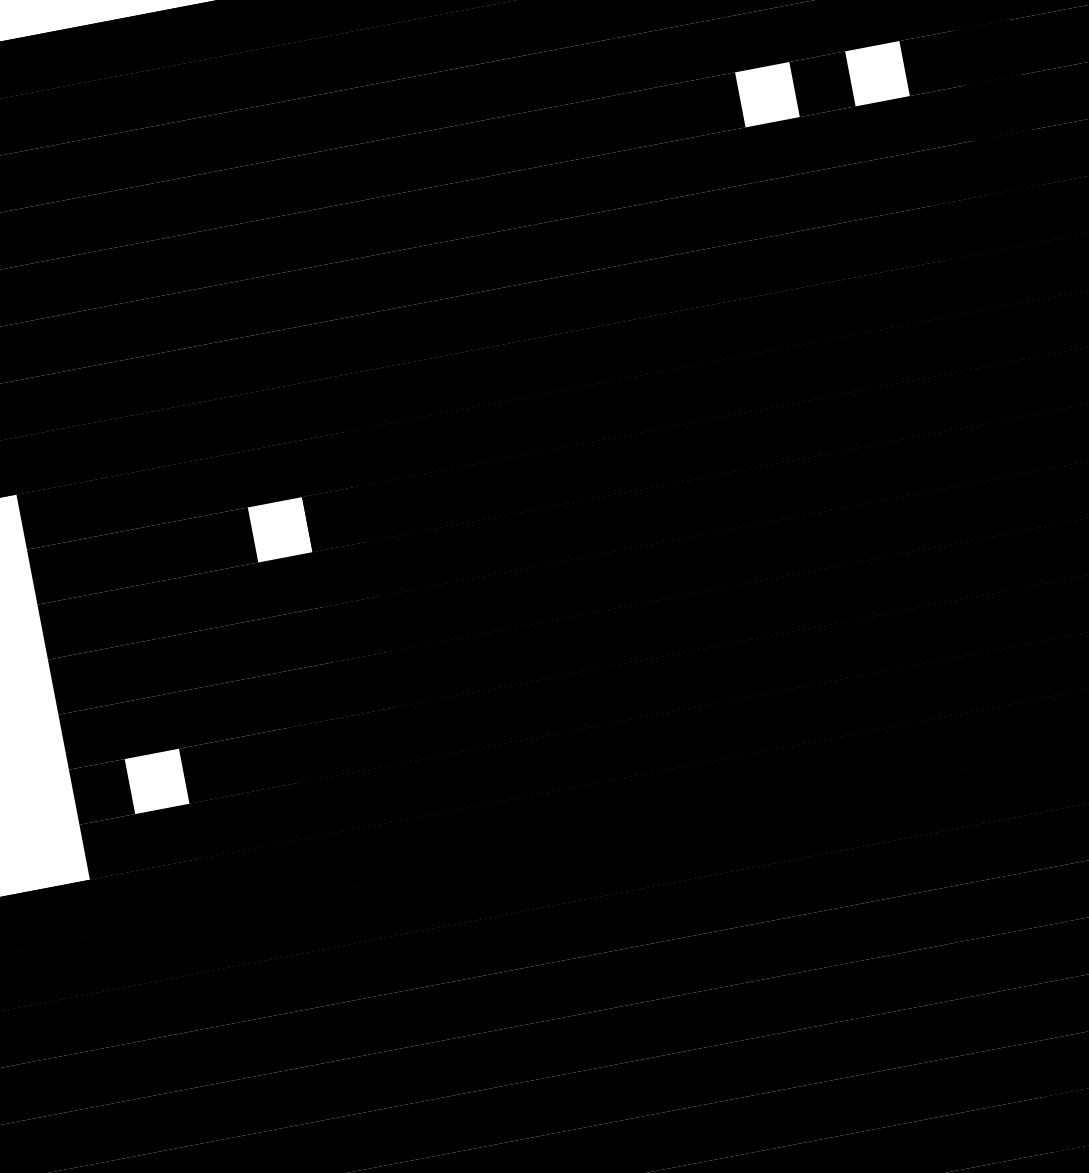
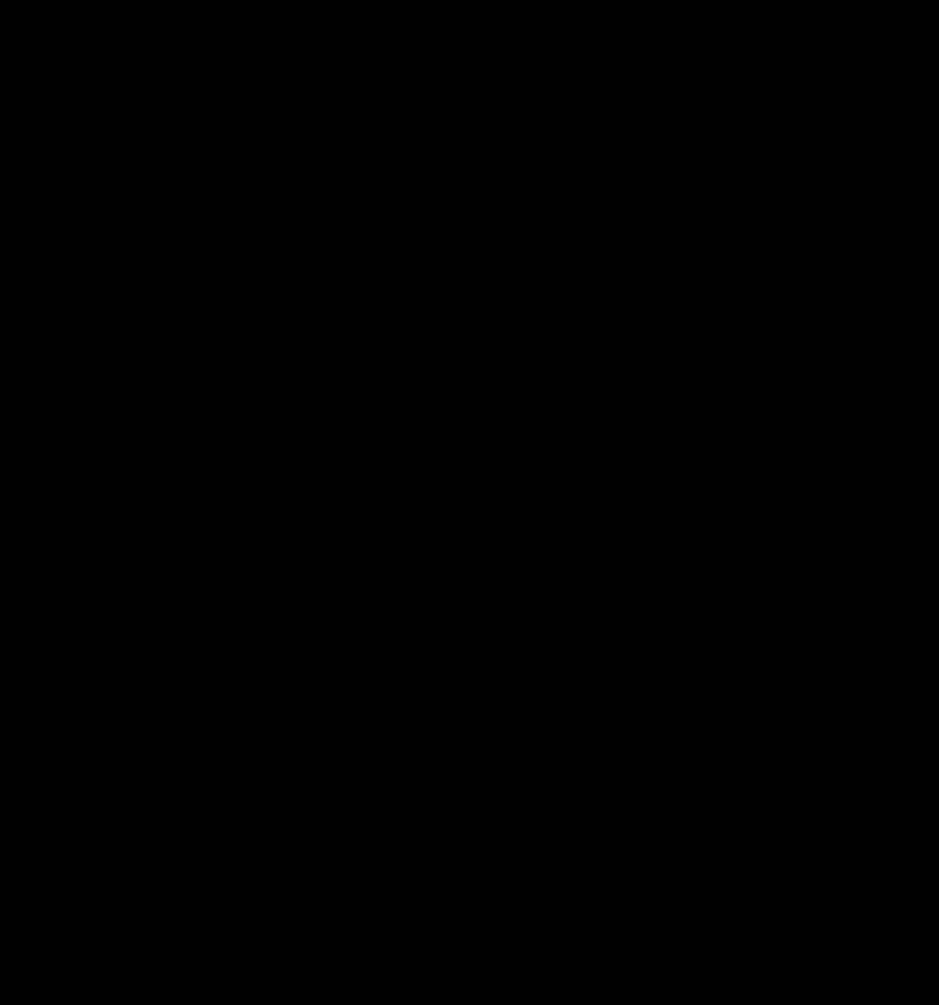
fill: (876, 73) -> (767, 145), added
fill: (767, 93) -> (673, 145), added
fill: (280, 529) -> (201, 429), added
fill: (157, 781) -> (59, 618), added

